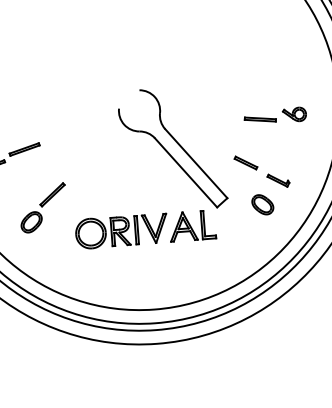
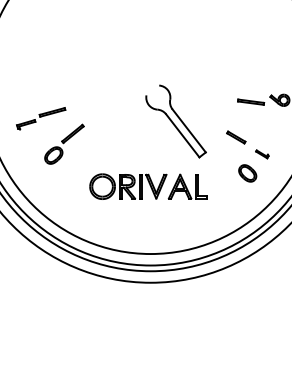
part: (172, 149) -> (175, 121), size x0.7
part: (278, 180) -> (262, 154), size x0.7
part: (43, 206) -> (64, 143), moved

